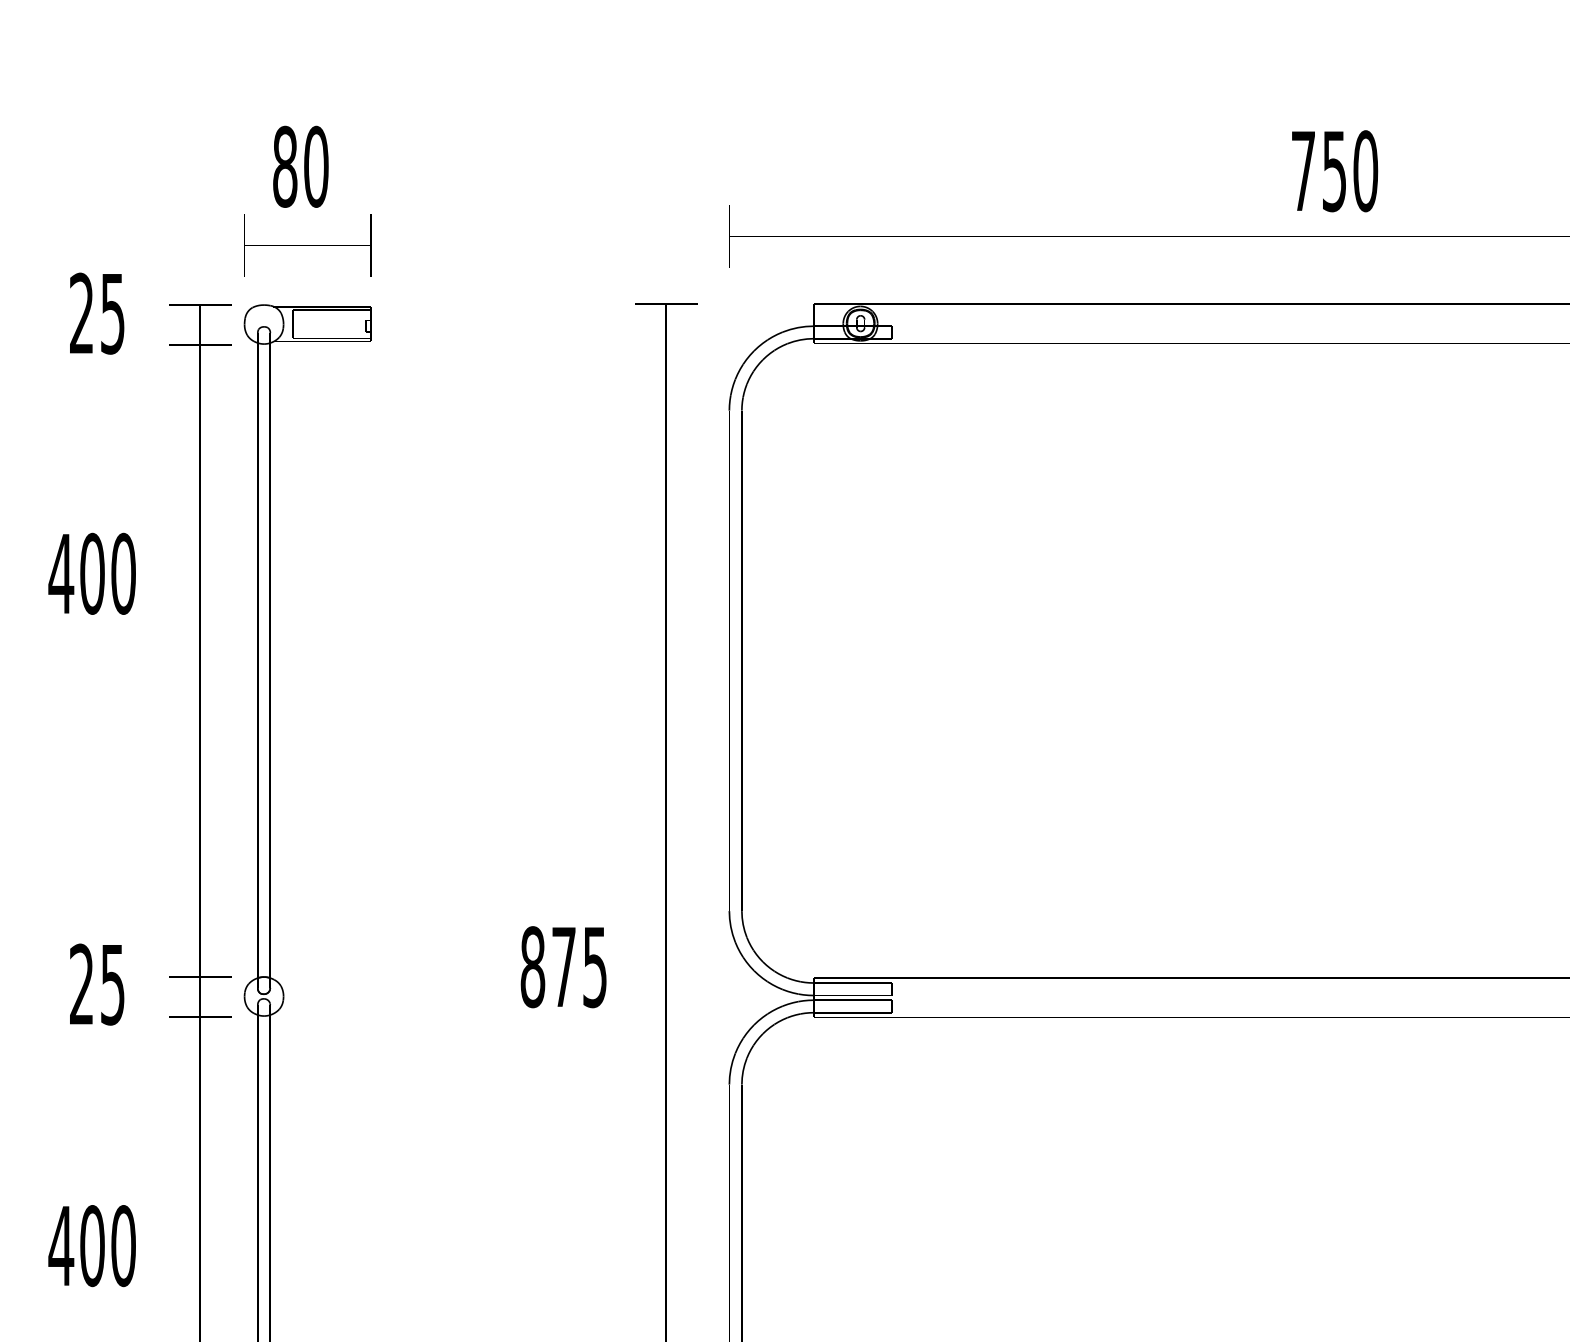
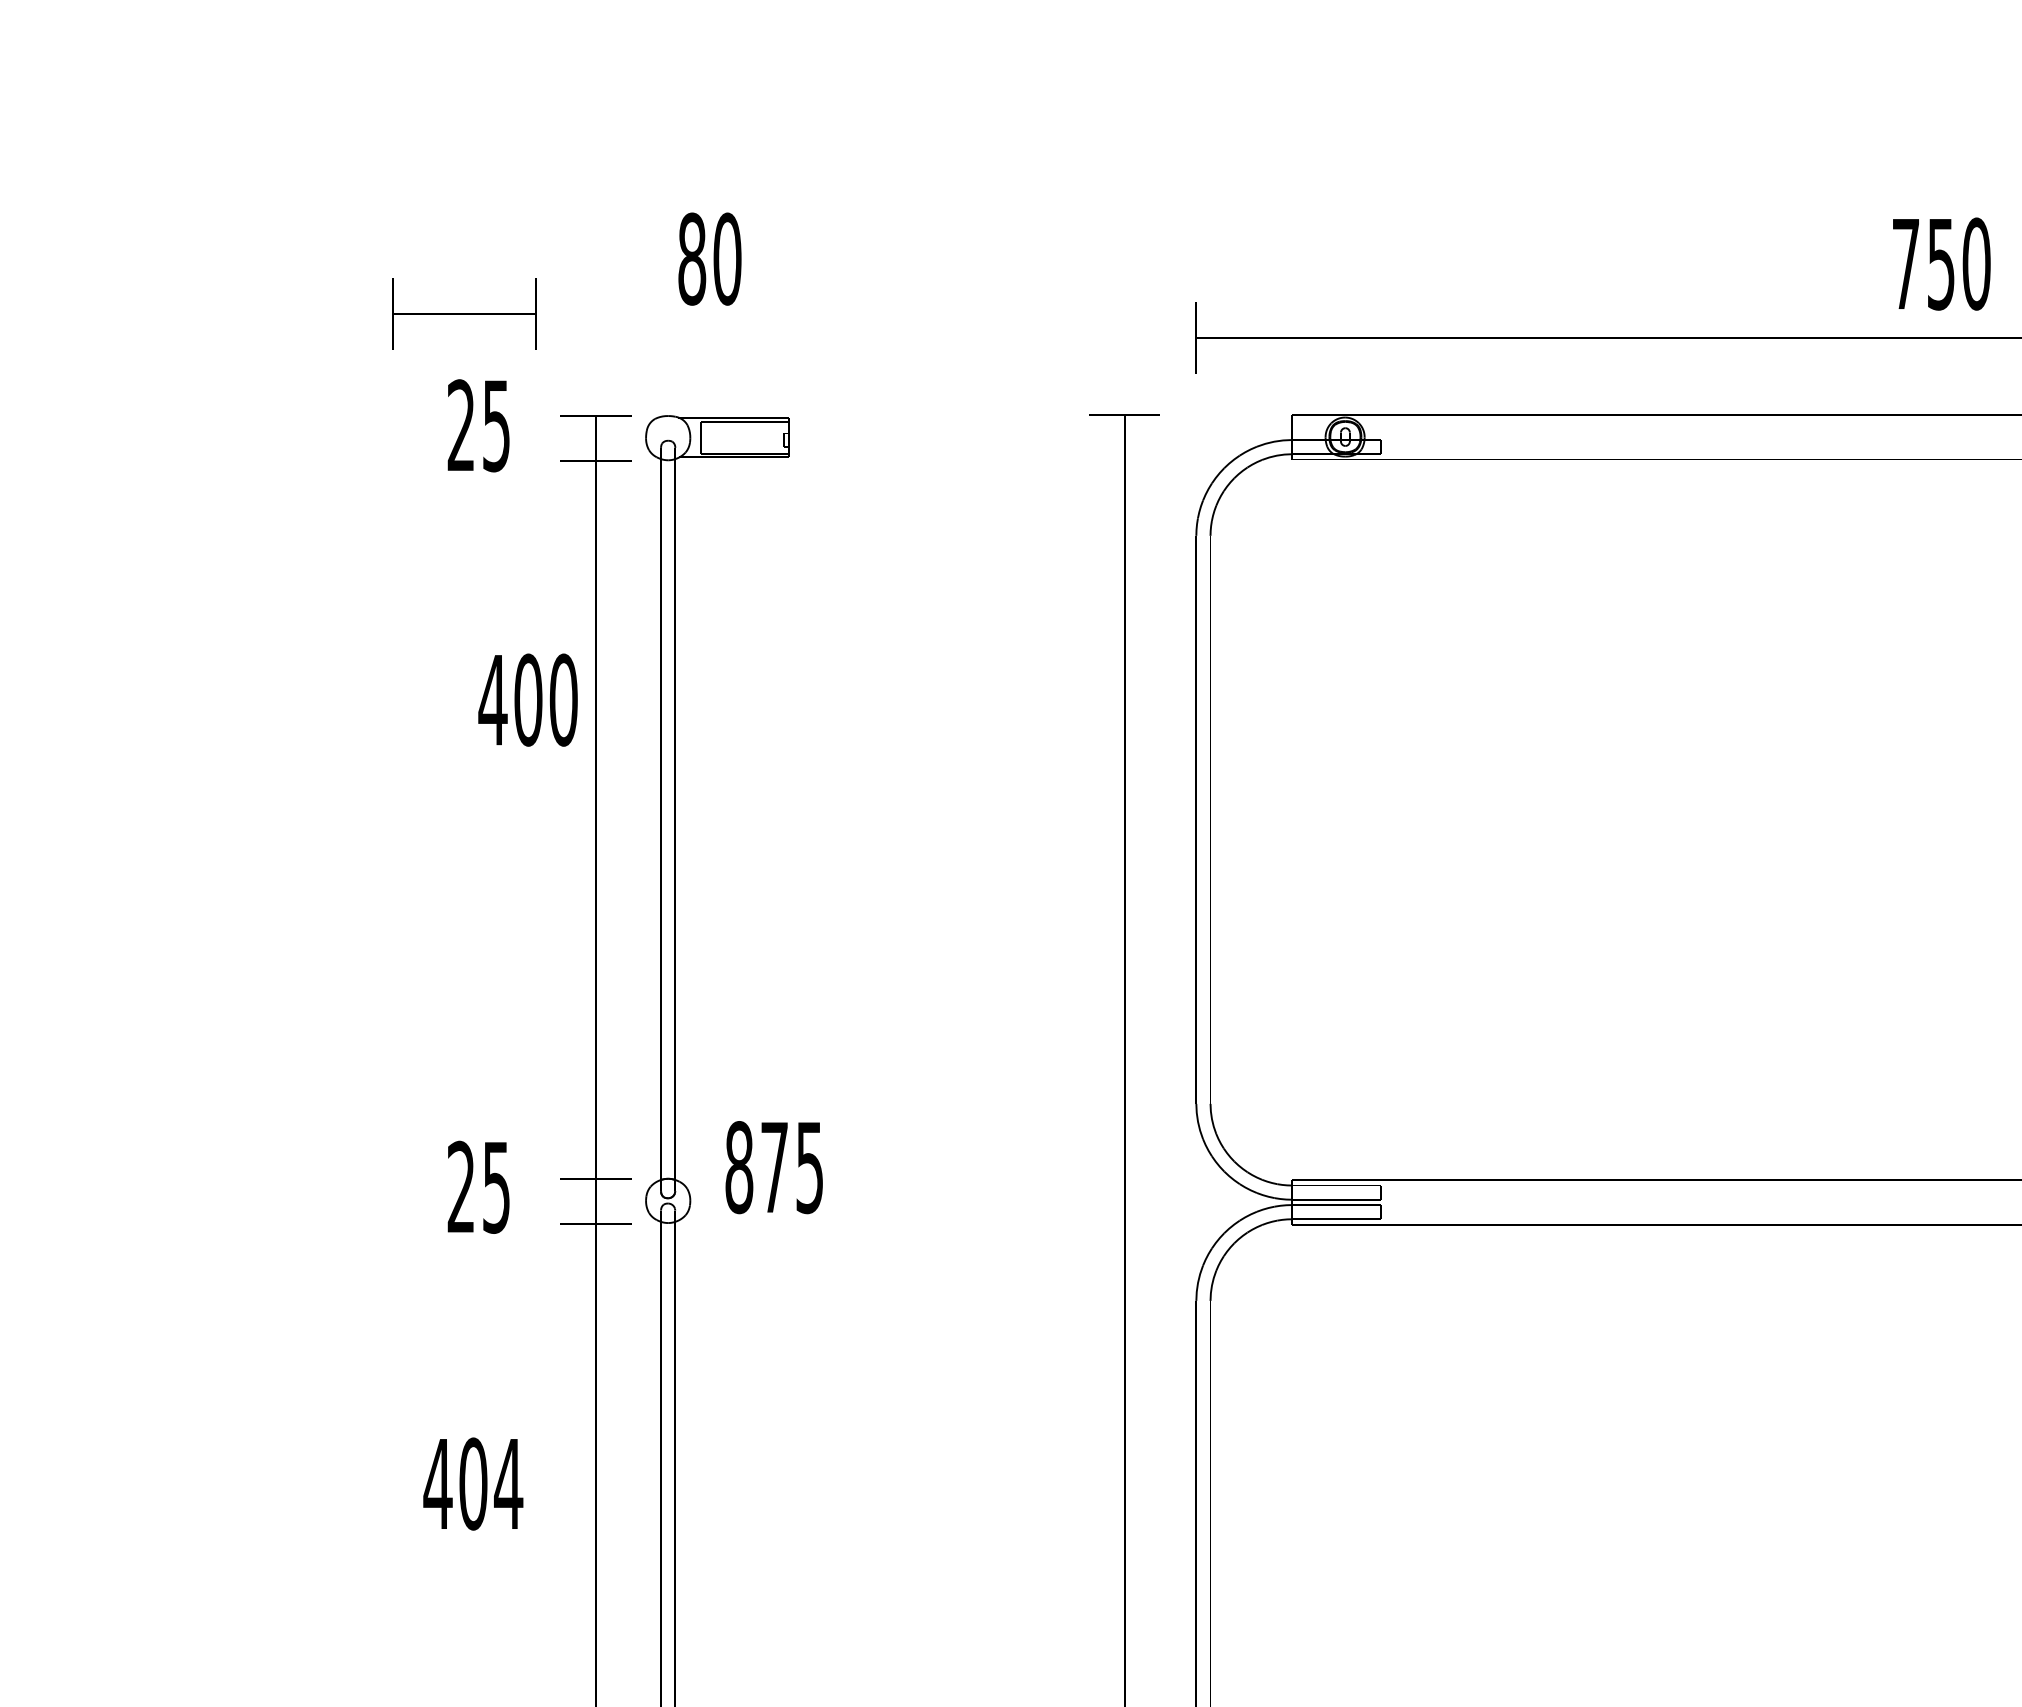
text: (1334, 170) -> (1941, 263), moved
part: (307, 244) -> (464, 313), moved
text: (91, 573) -> (527, 699), moved
text: (563, 967) -> (773, 1167), moved
text: (123, 1245) -> (508, 1483), 400 -> 404

